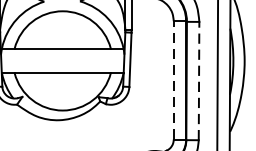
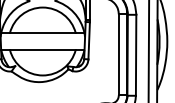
line: (173, 79) -> (118, 54), dashed -> solid
line: (199, 79) -> (136, 54), dashed -> solid

